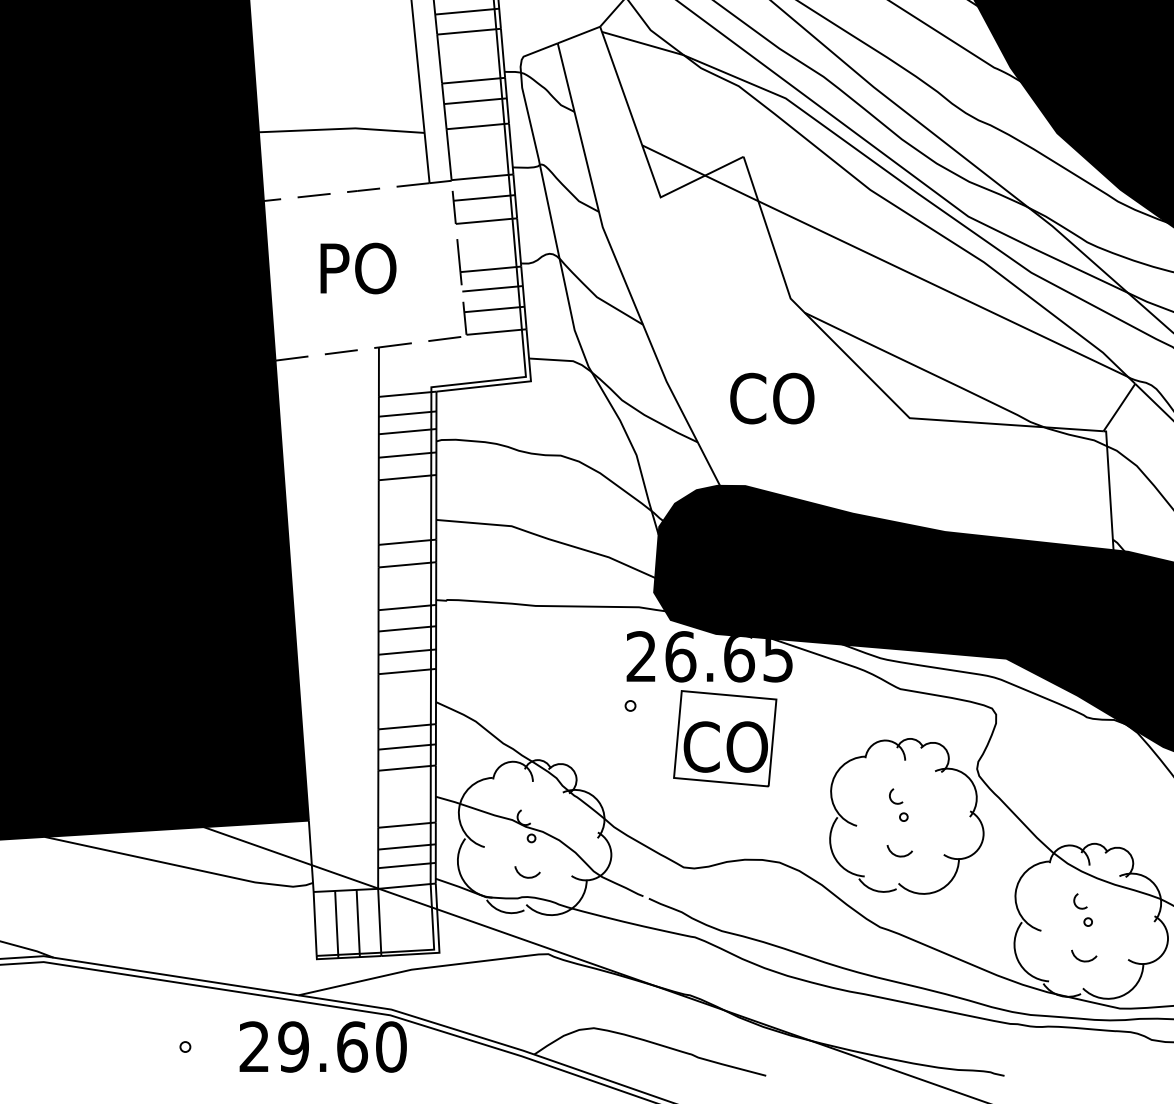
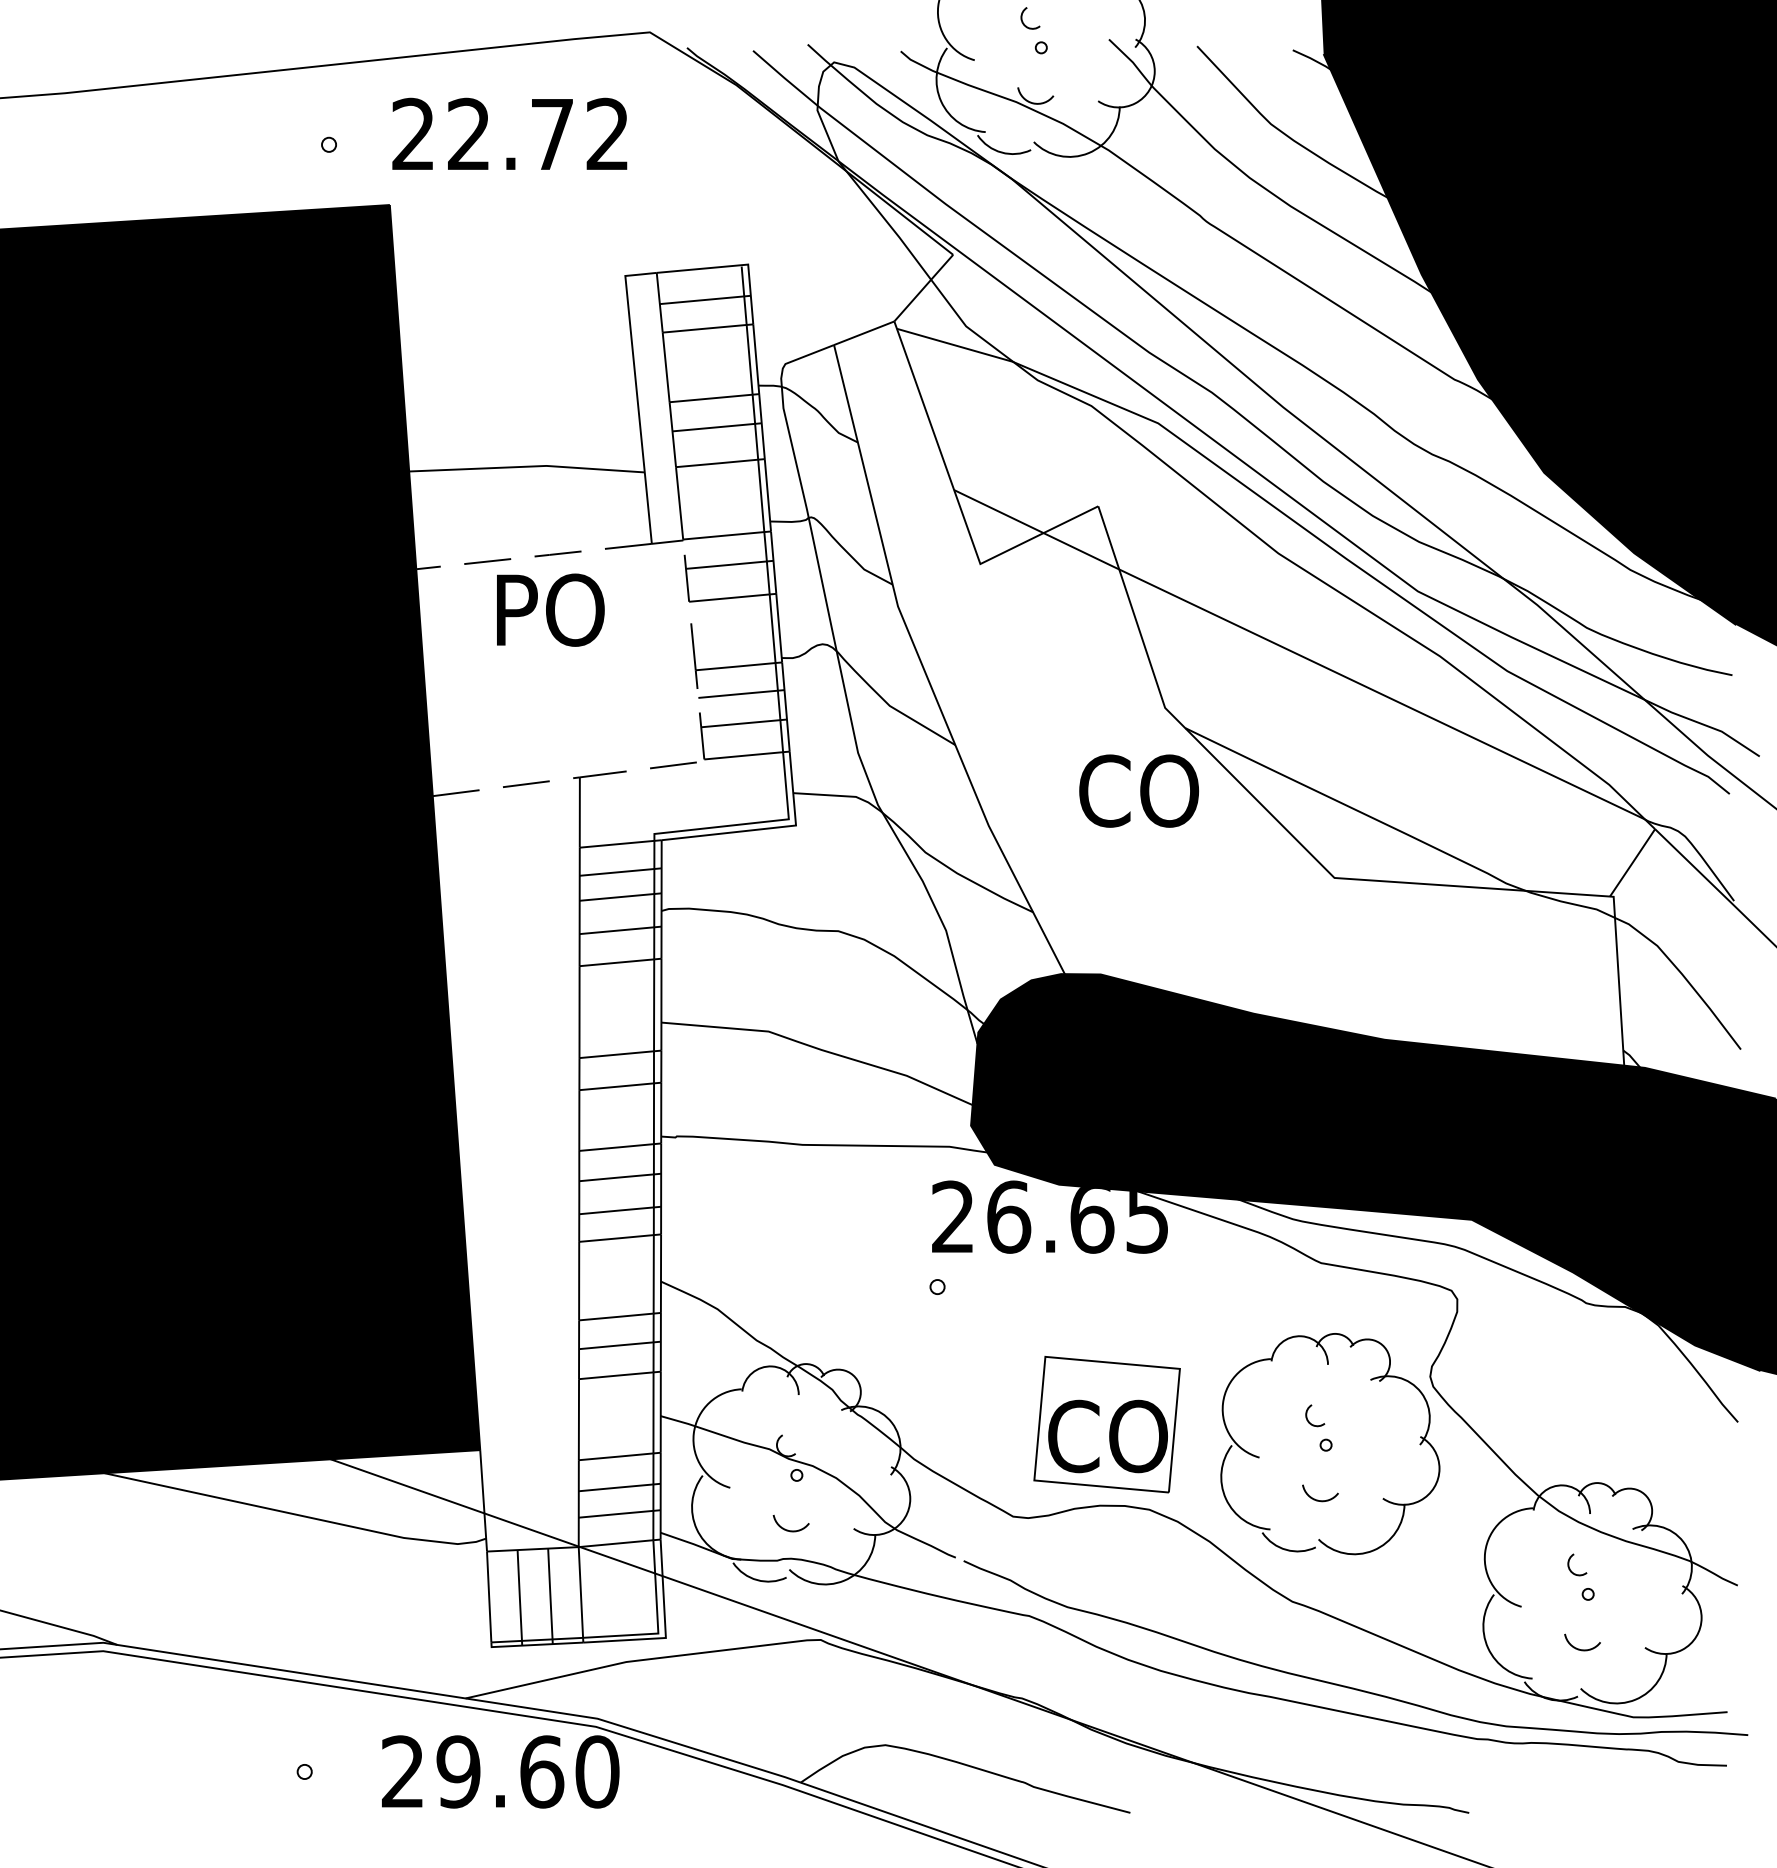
text: (358, 268) -> (550, 609), moved
text: (772, 398) -> (1139, 790), moved
part: (724, 738) -> (1106, 1424), moved

